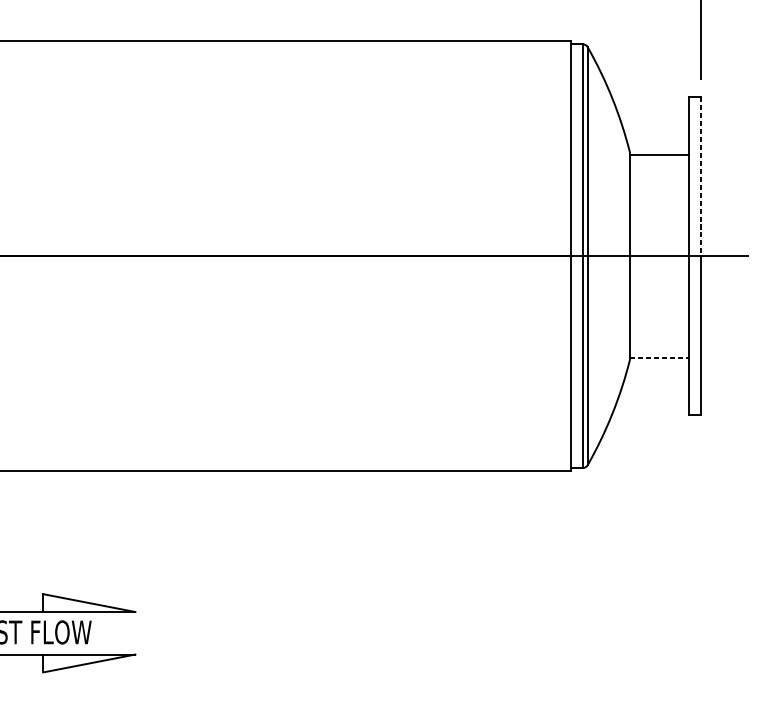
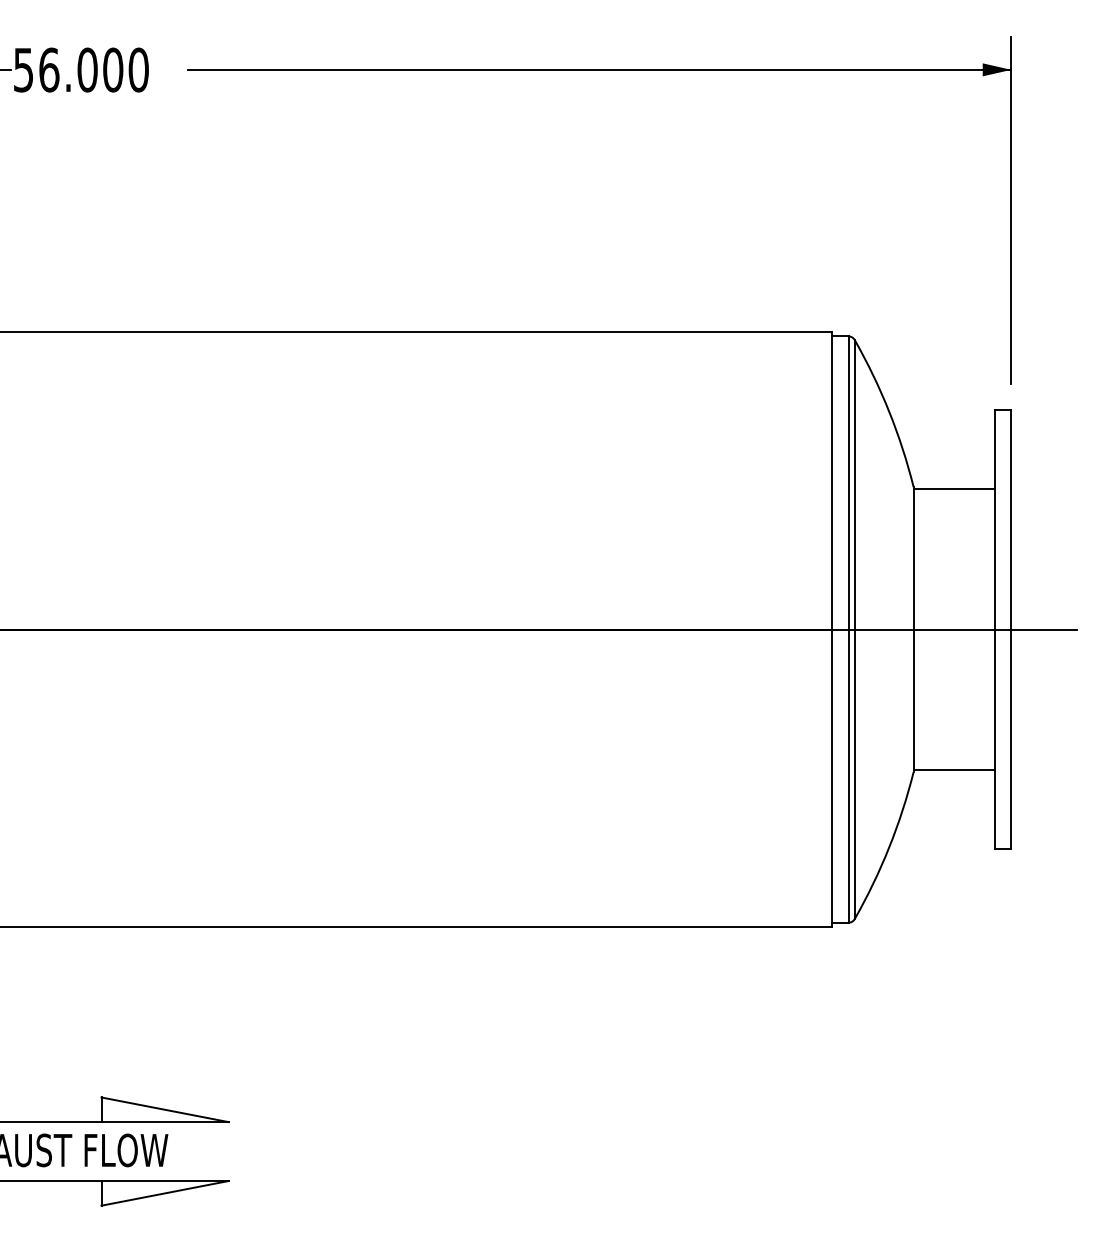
line: (700, 176) -> (1011, 519), dashed -> solid
line: (659, 357) -> (954, 770), dashed -> solid

